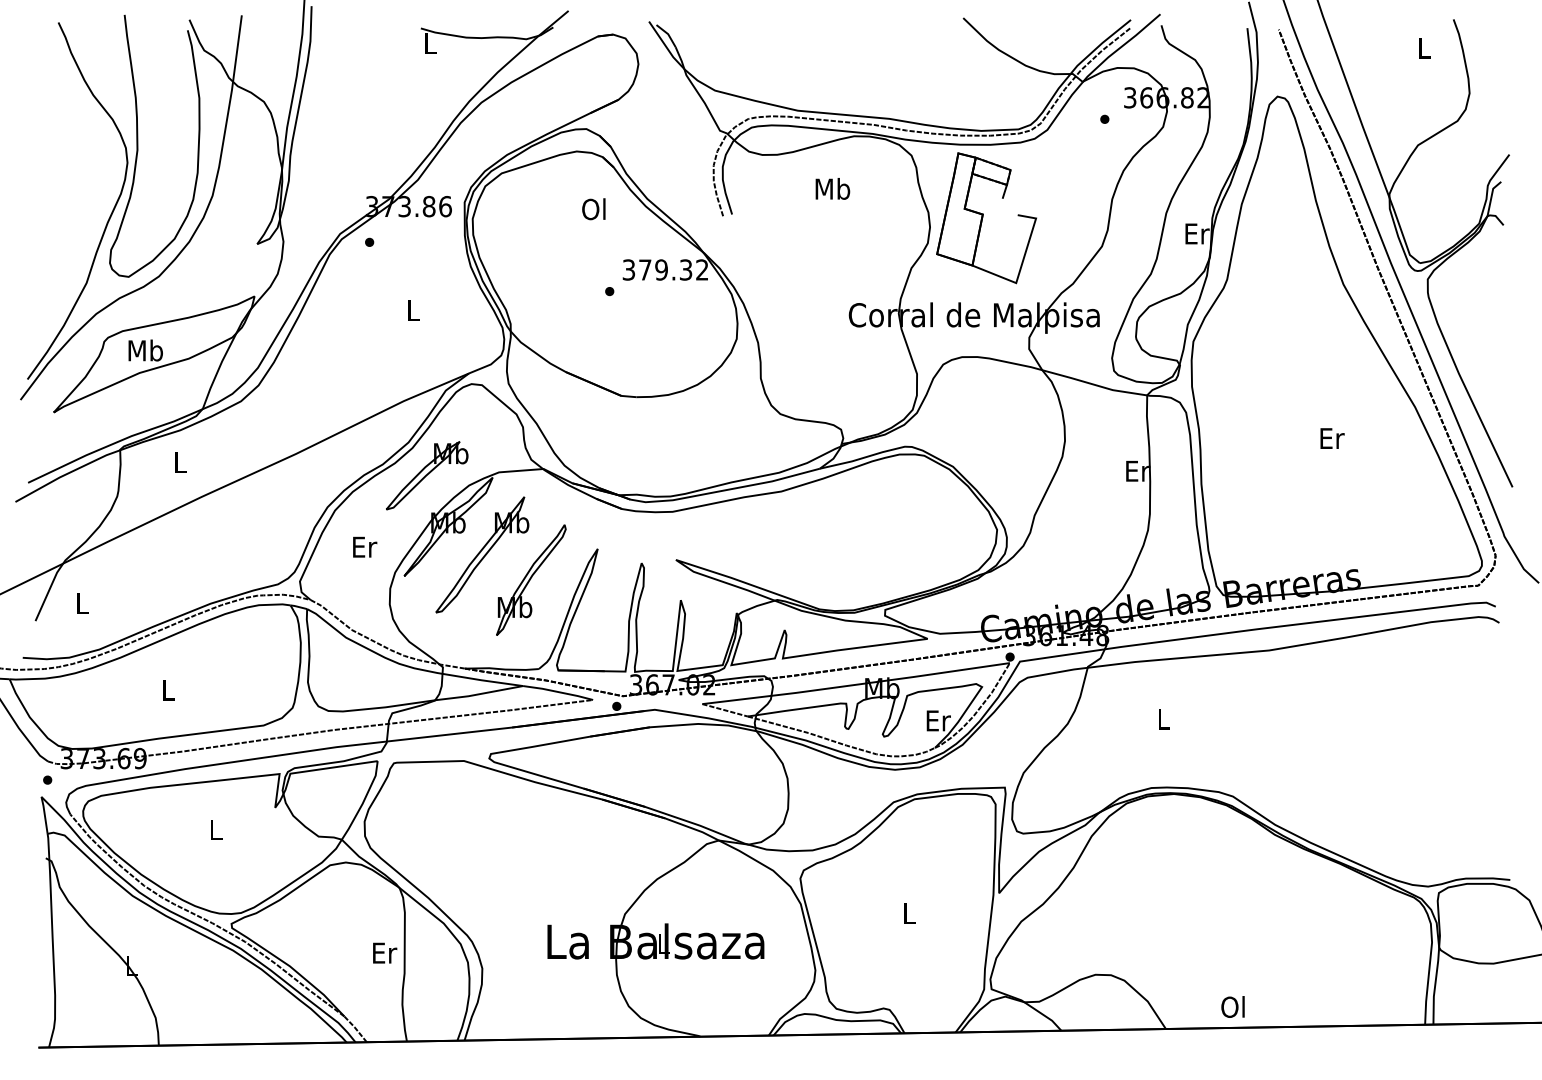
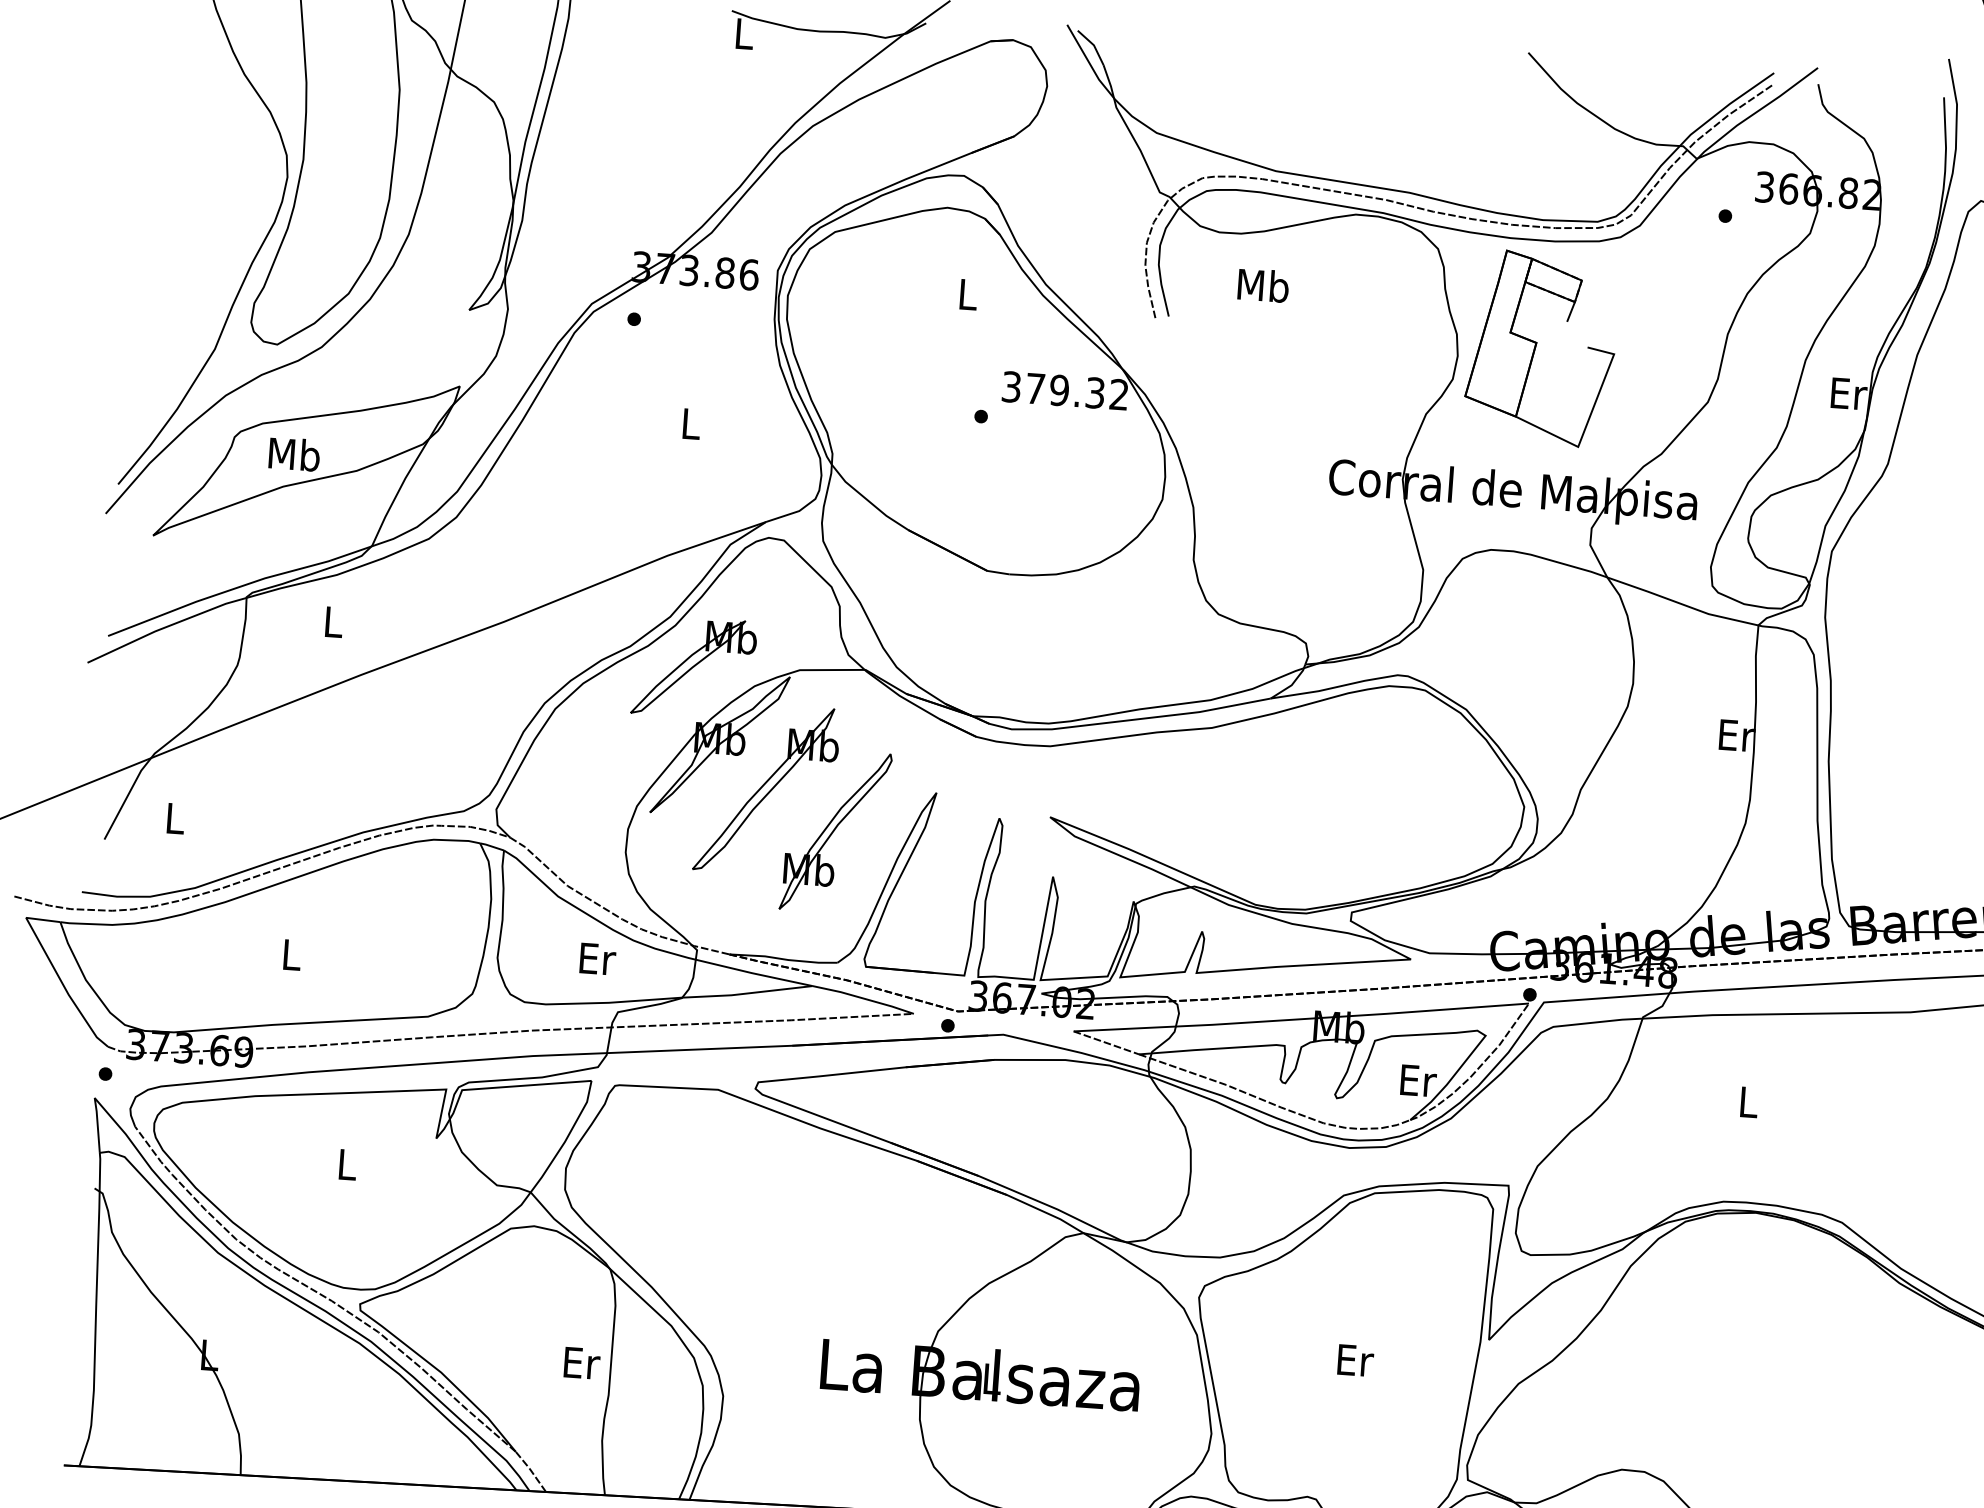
text: (832, 188) -> (1262, 284), moved
text: (593, 209) -> (965, 294), Ol -> L
text: (365, 546) -> (598, 958), moved
text: (909, 913) -> (1355, 1360), L -> Er

